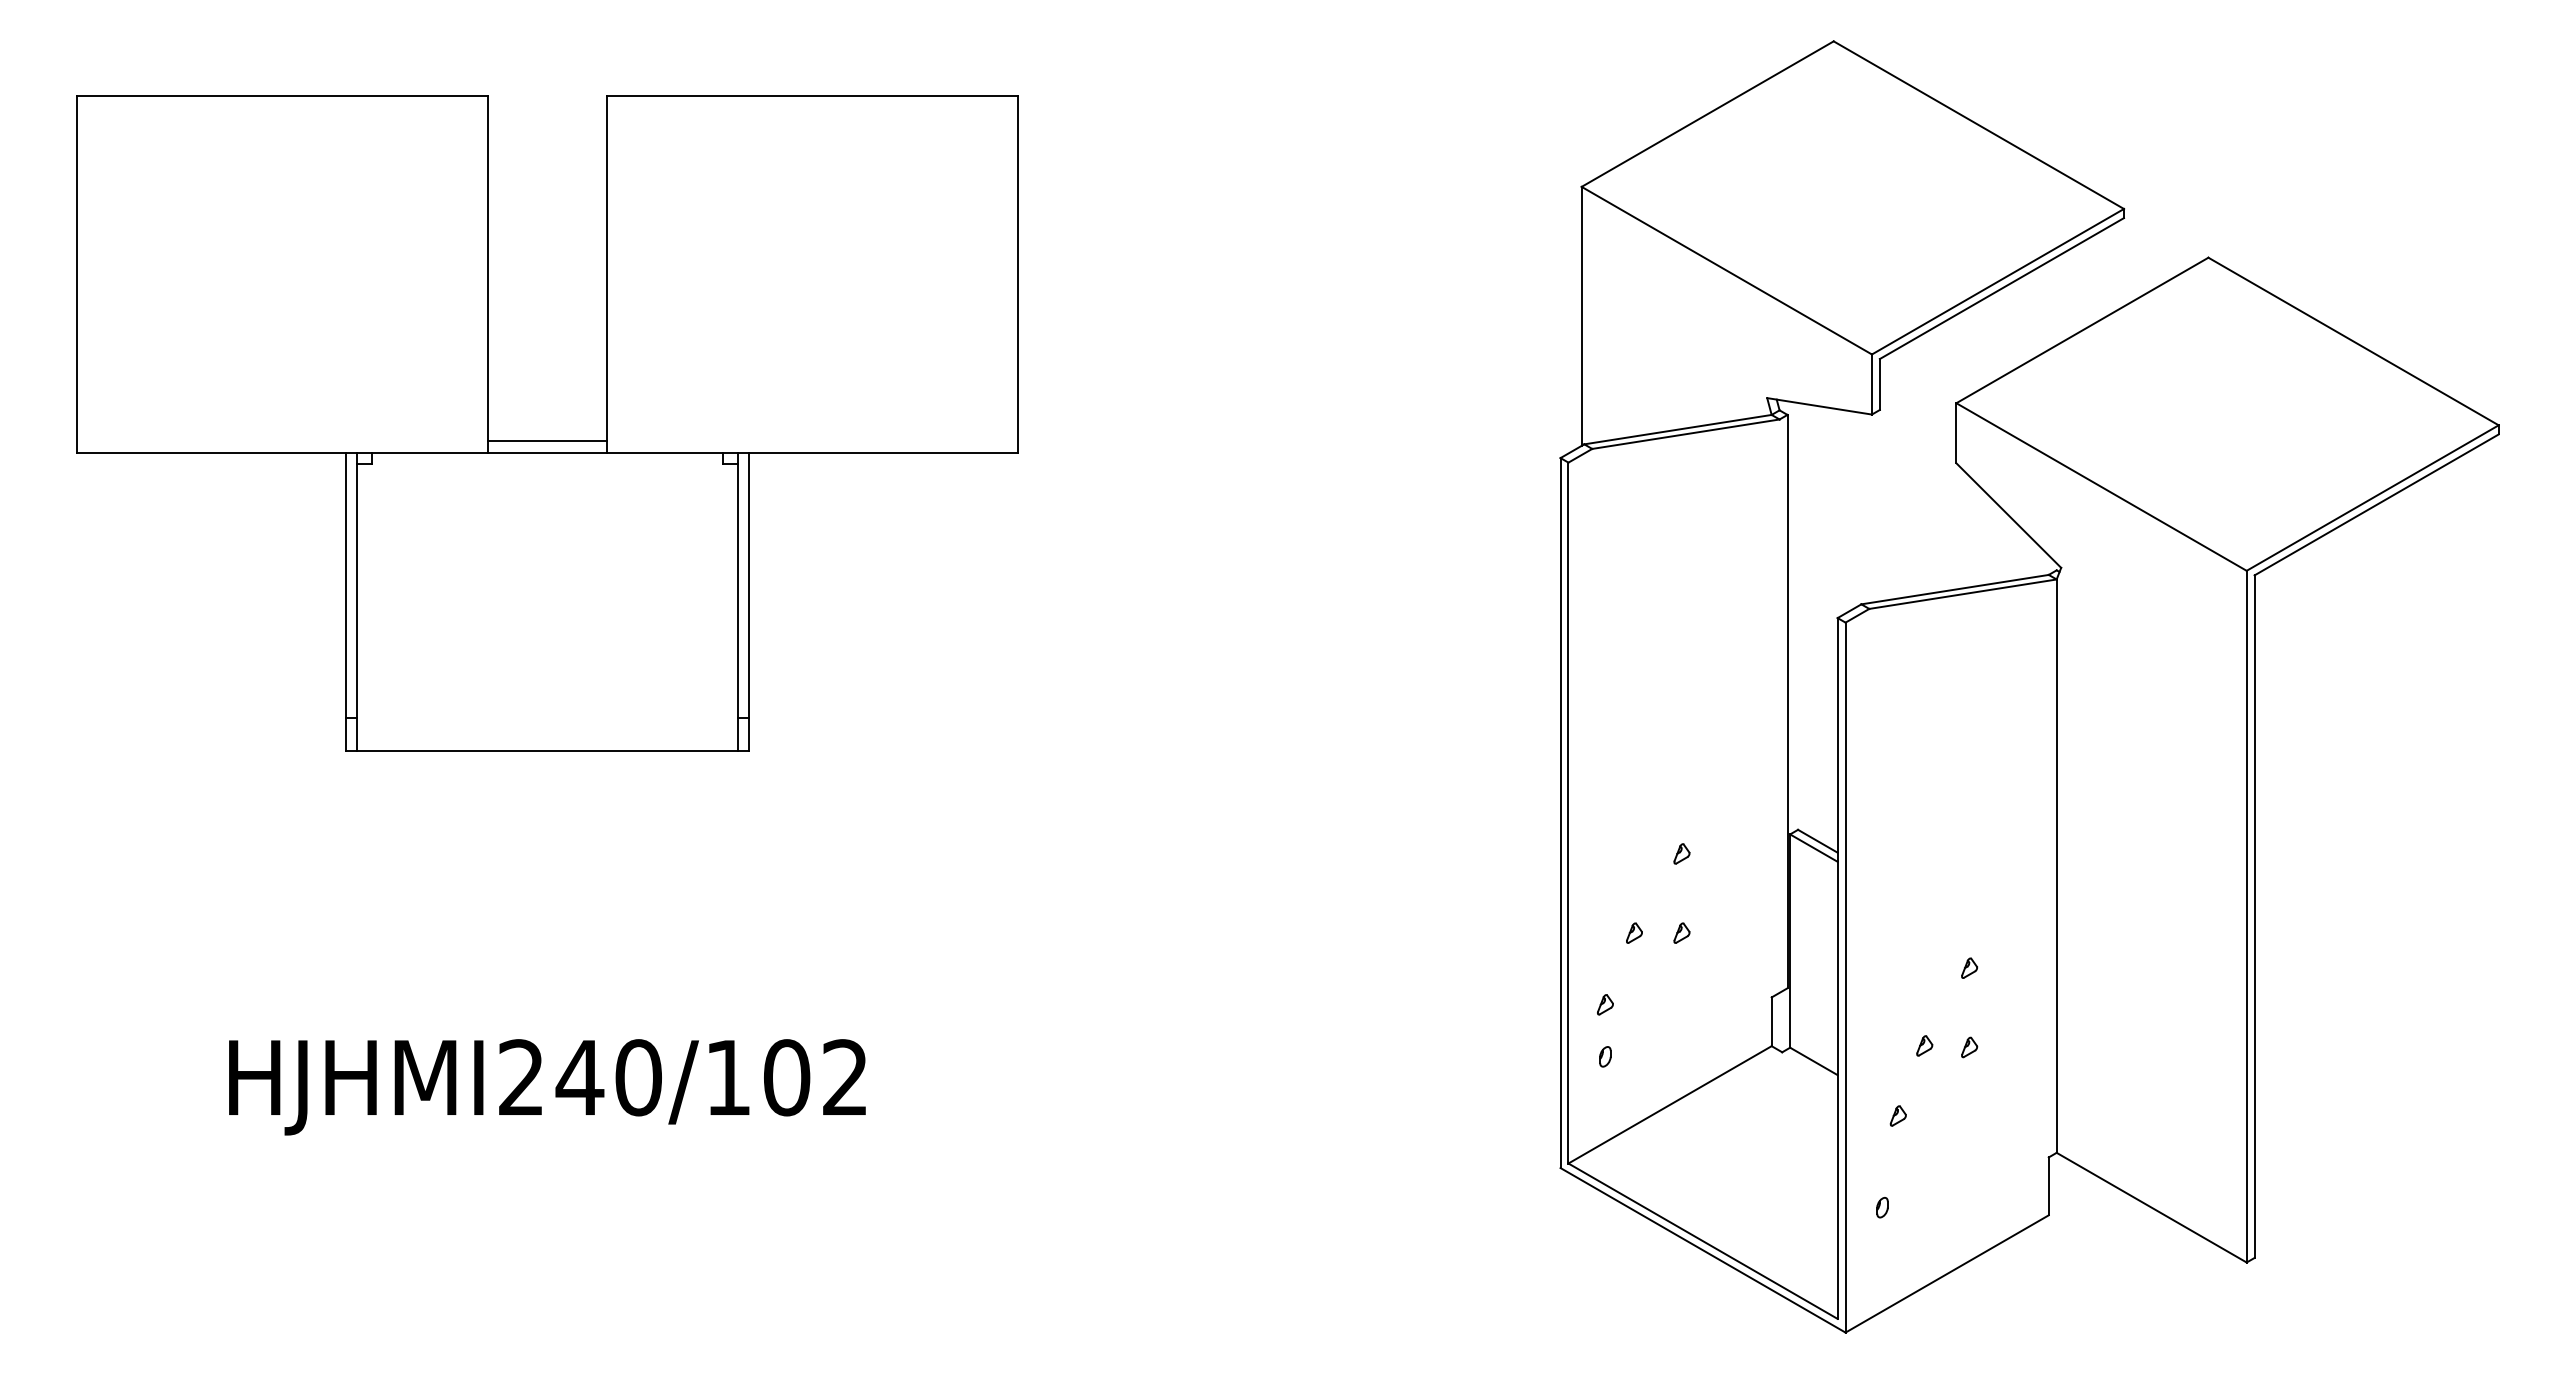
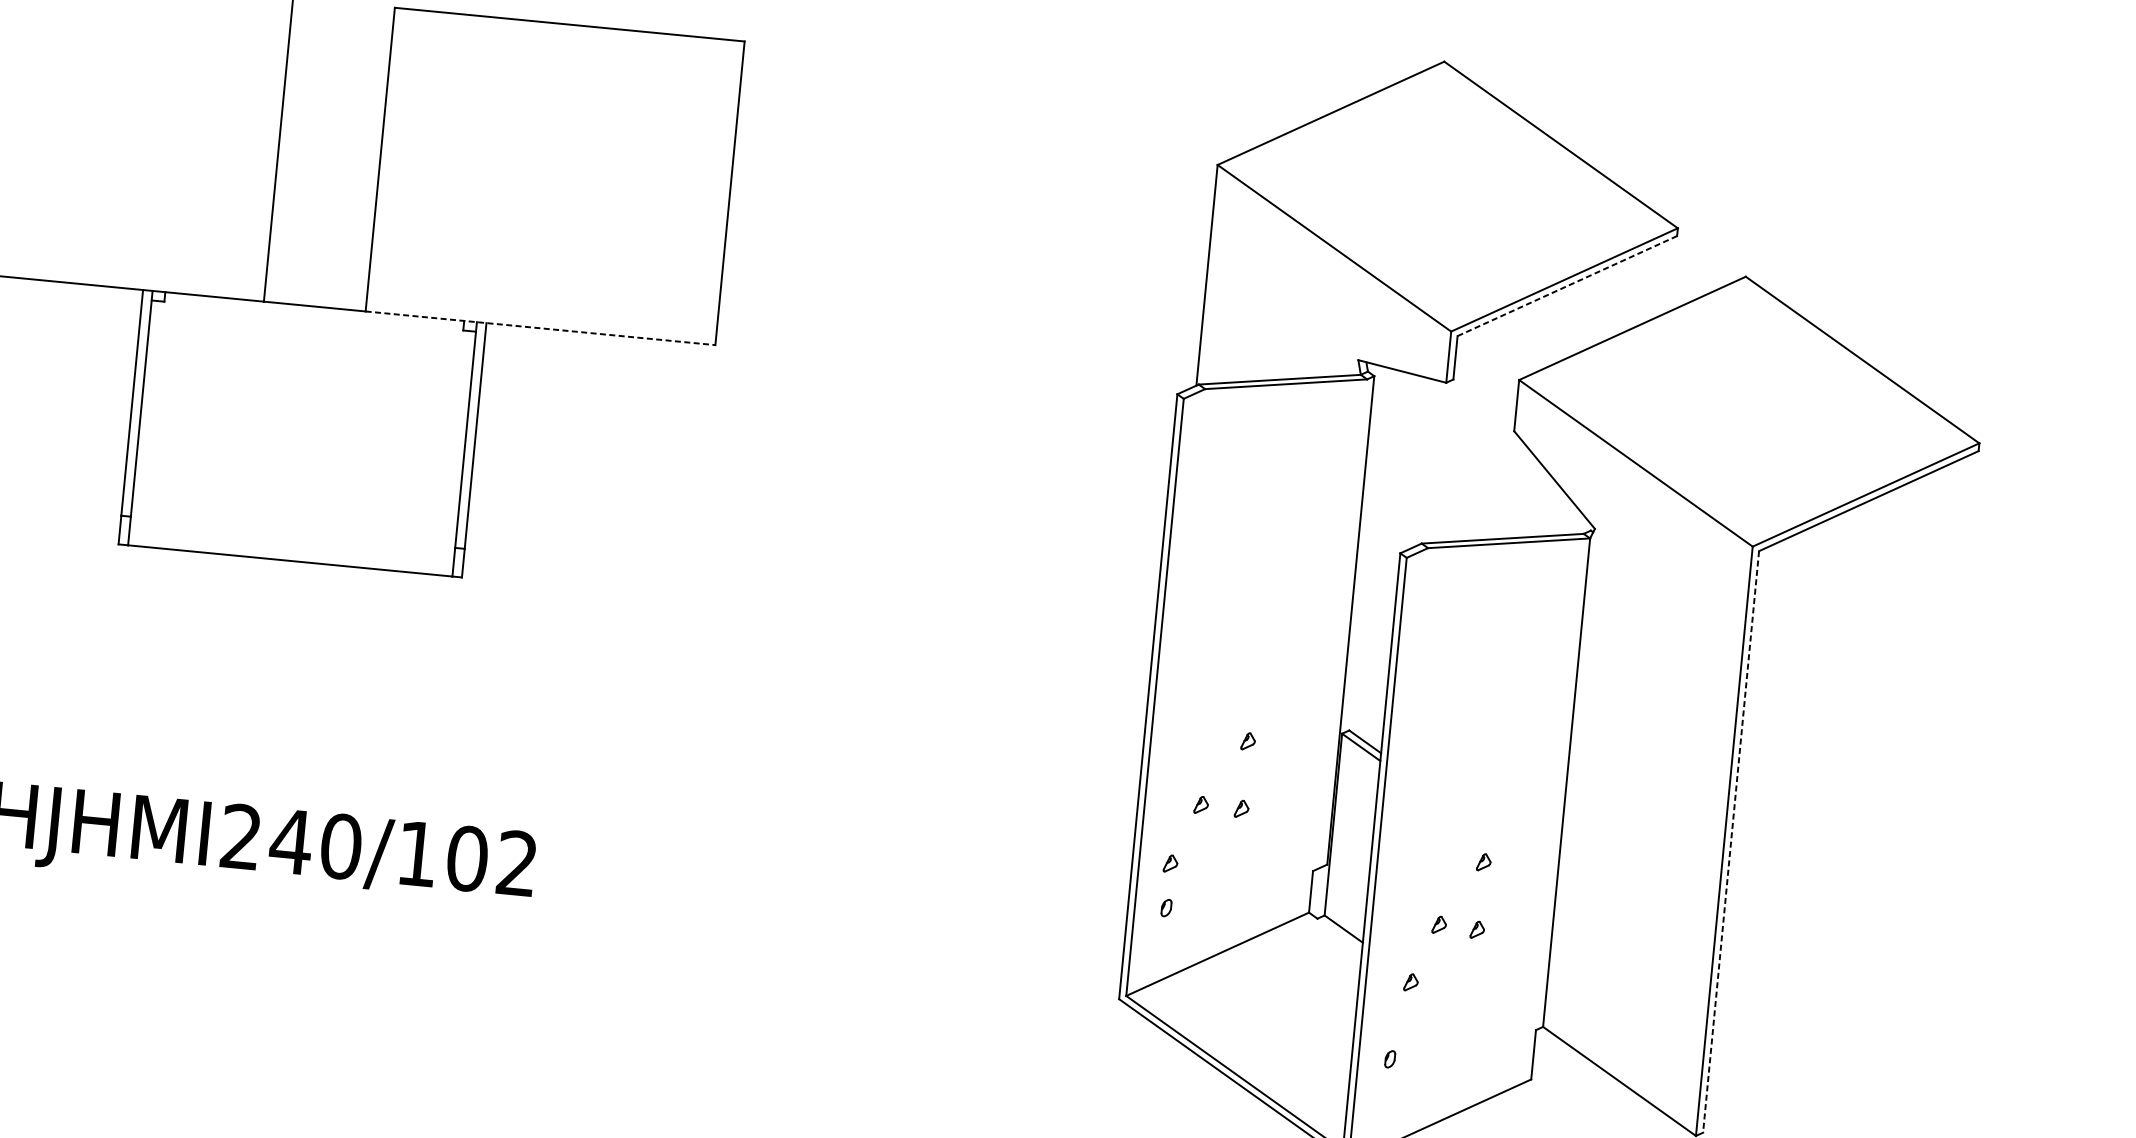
line: (2001, 288) -> (1566, 286), solid -> dashed
line: (547, 441) -> (315, 297), removed
line: (812, 452) -> (540, 328), solid -> dashed
line: (2254, 917) -> (1730, 842), solid -> dashed

